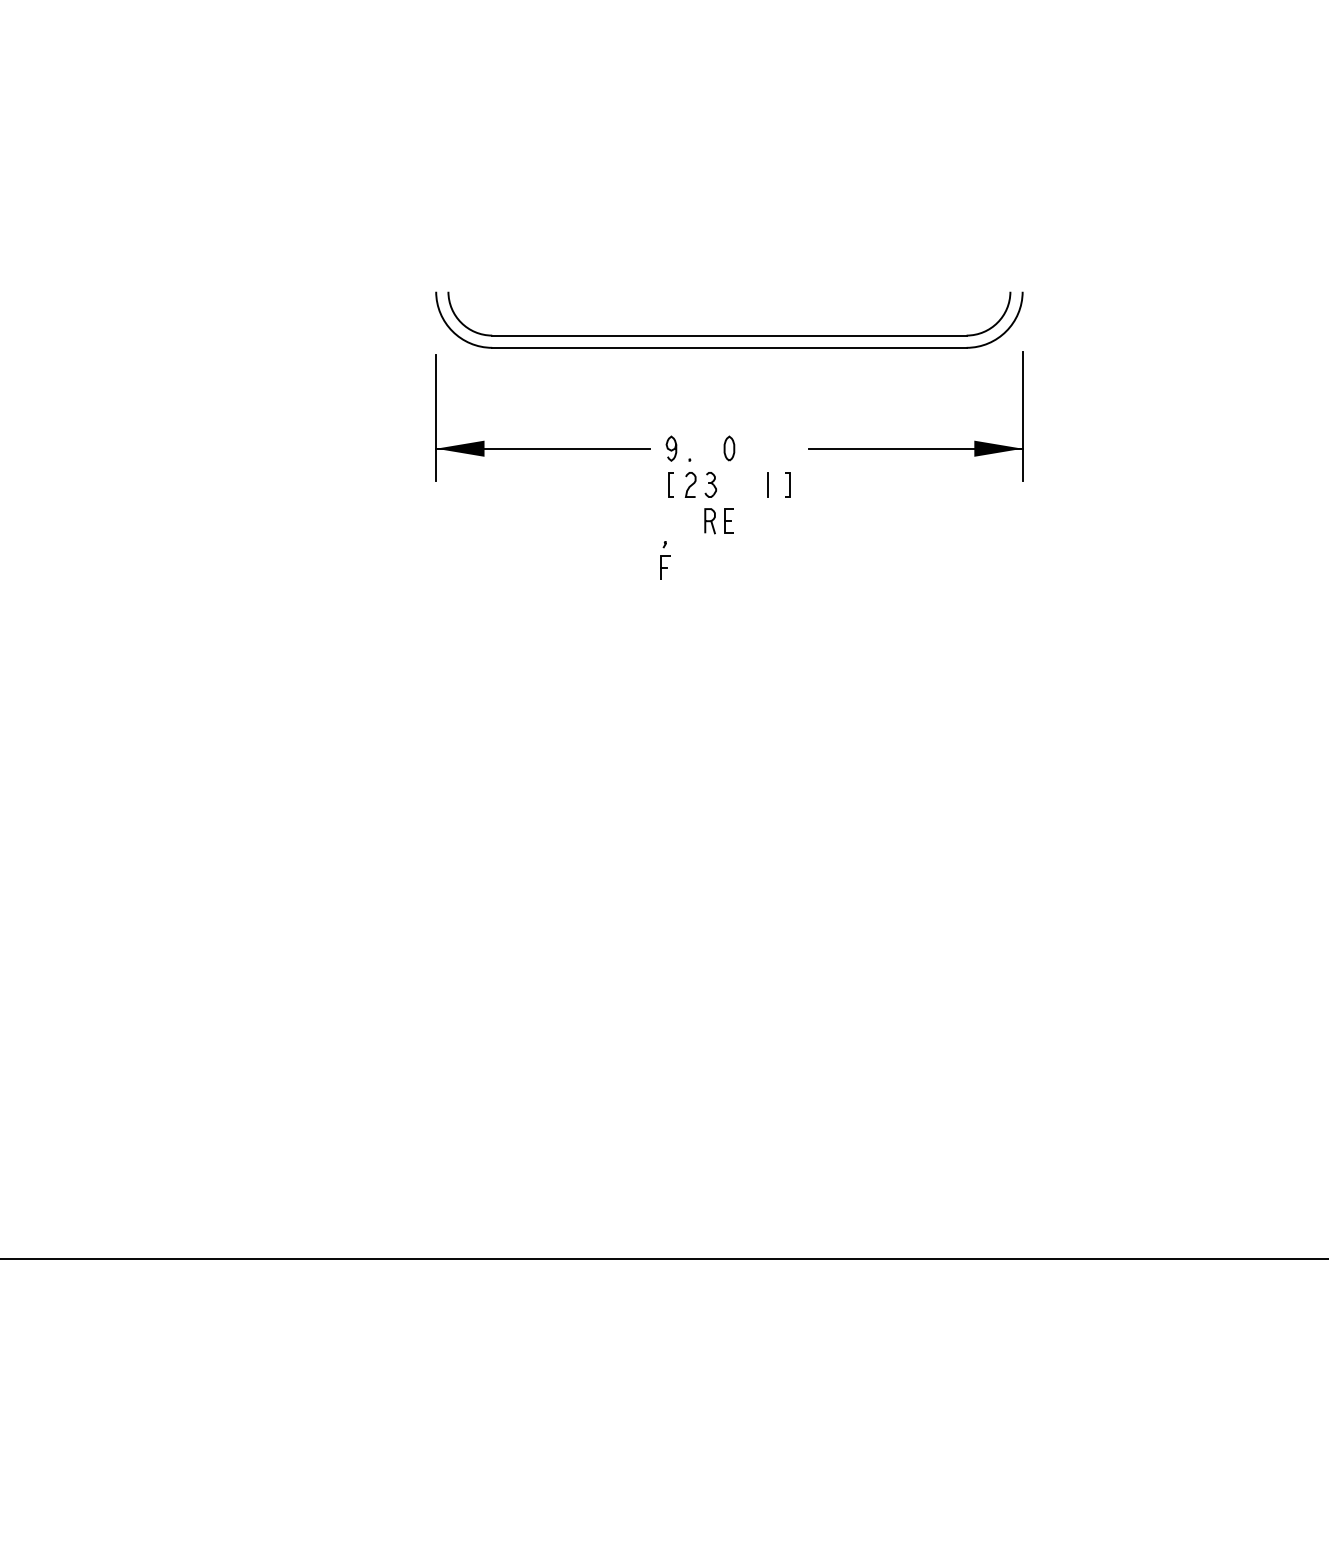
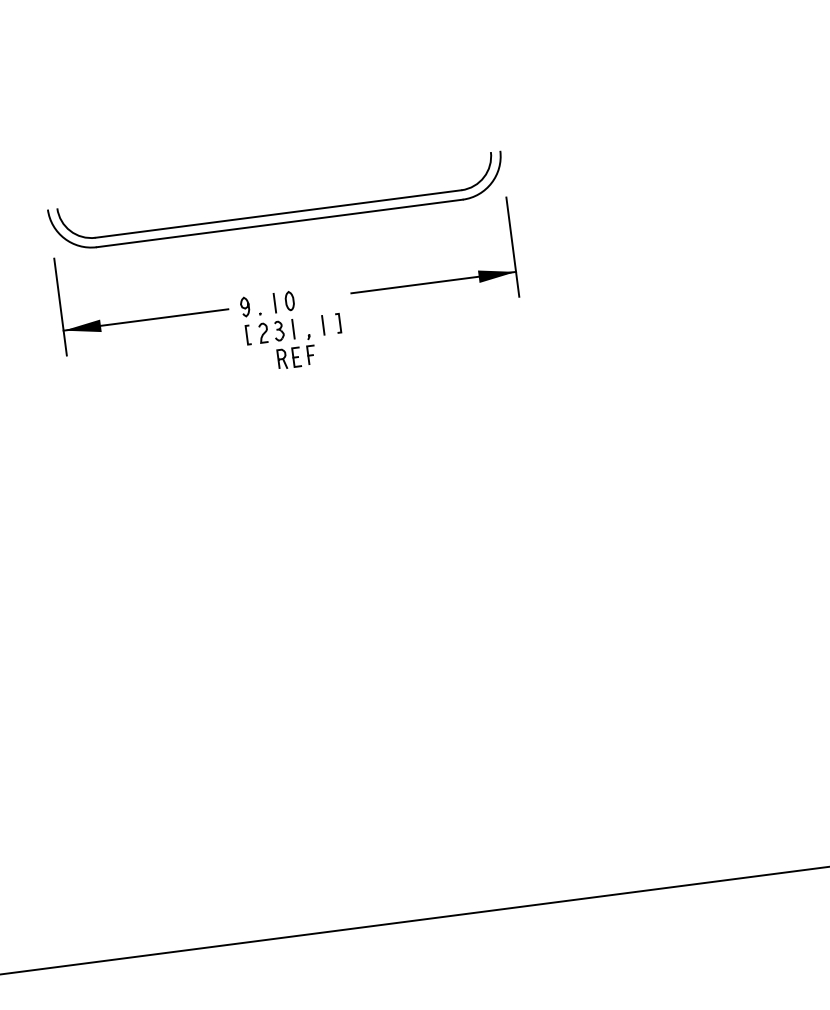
line: (710, 448) -> (275, 303), added
line: (729, 484) -> (293, 328), added
part: (665, 560) -> (311, 349), moved

